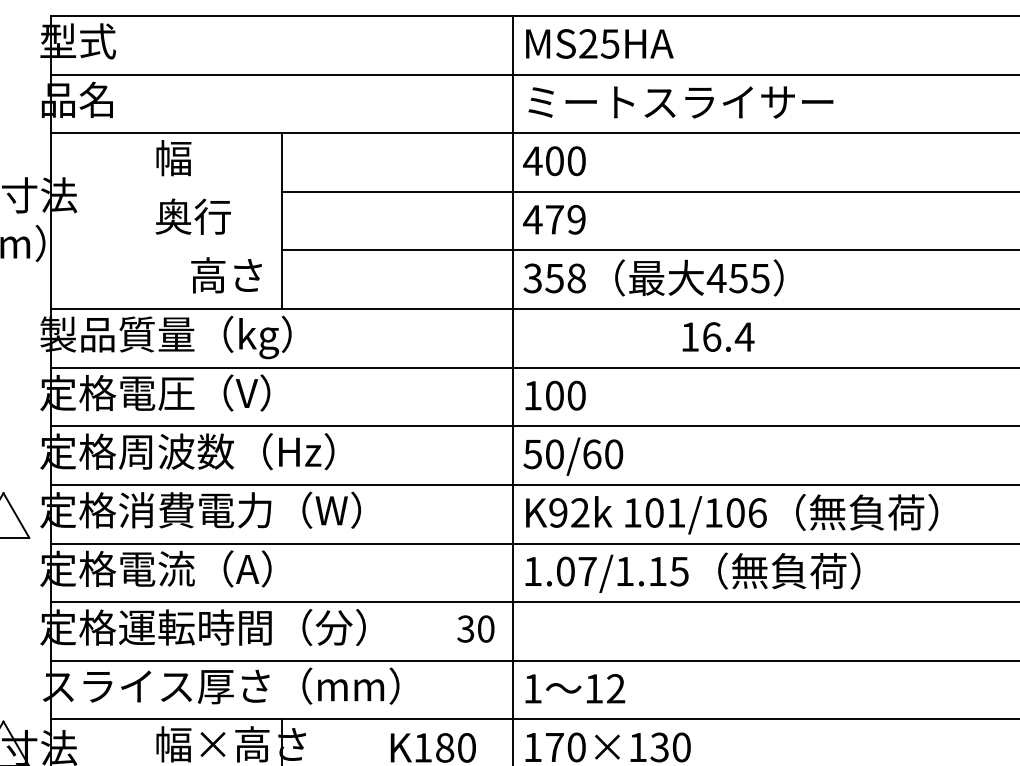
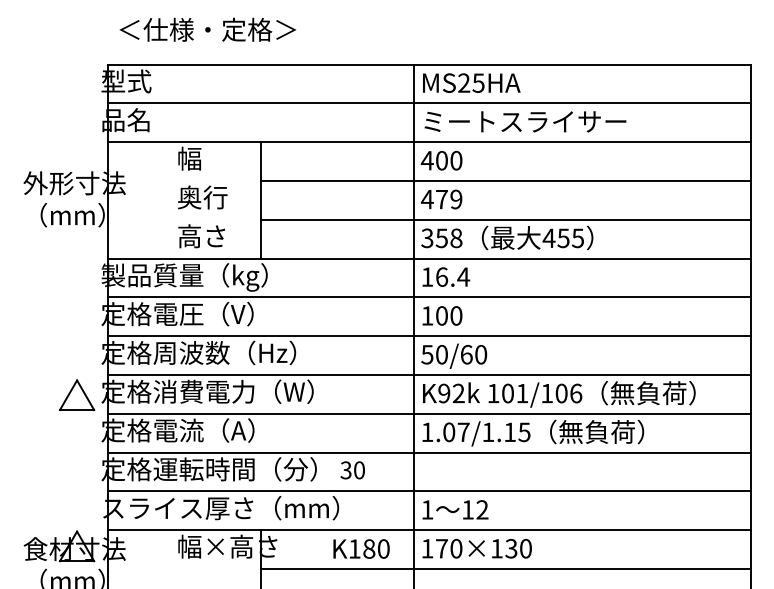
text: (226, 275) -> (201, 236), moved
text: (718, 336) -> (446, 276), moved
text: (475, 629) -> (352, 470), moved

